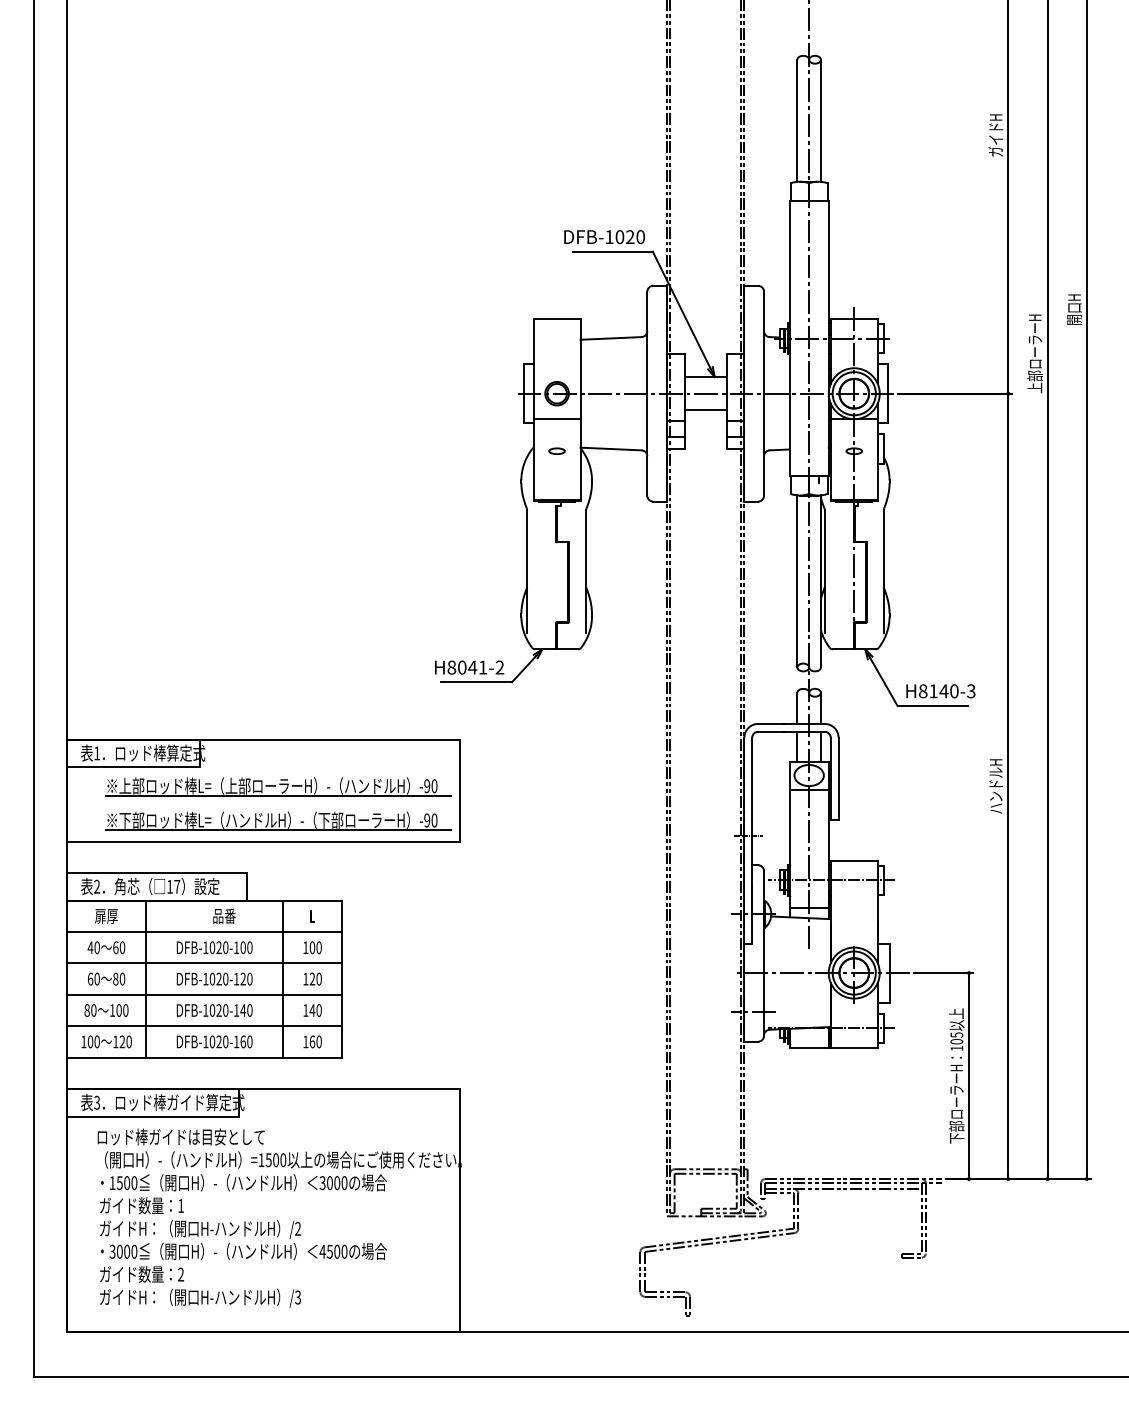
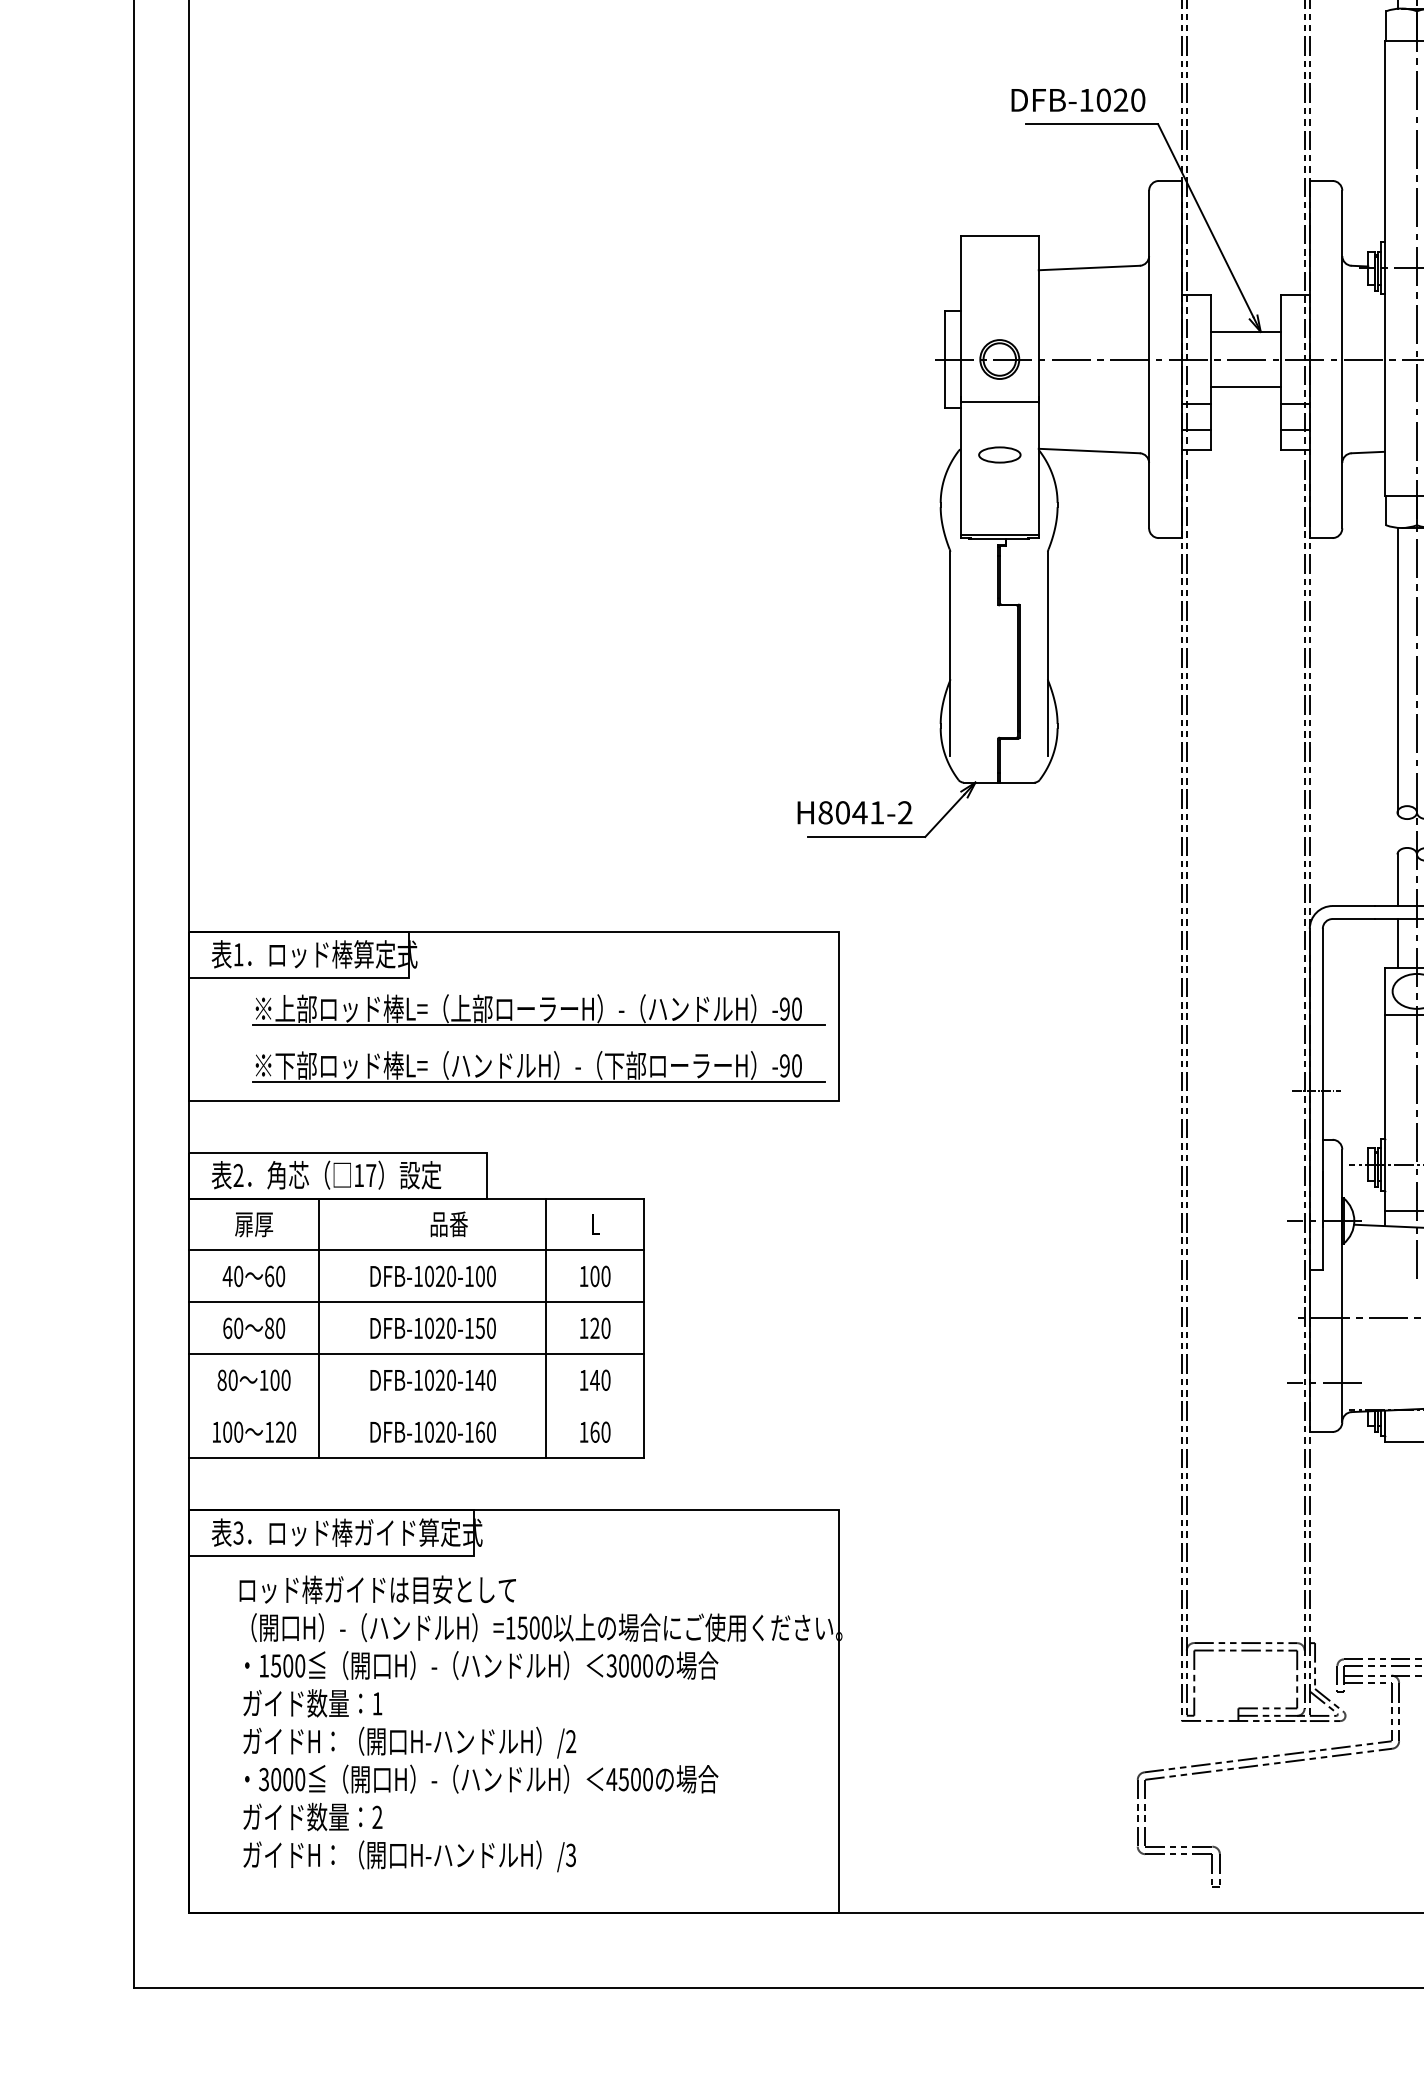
part: (556, 450) -> (998, 453), size x1.6
text: (242, 978) -> (479, 1327), DFB-1020-120 -> DFB-1020-150
line: (204, 1026) -> (416, 1406), removed

